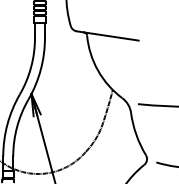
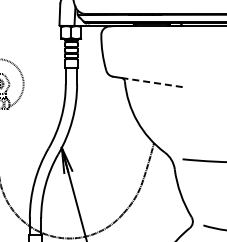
line: (111, 36) -> (152, 82), solid -> dashed

